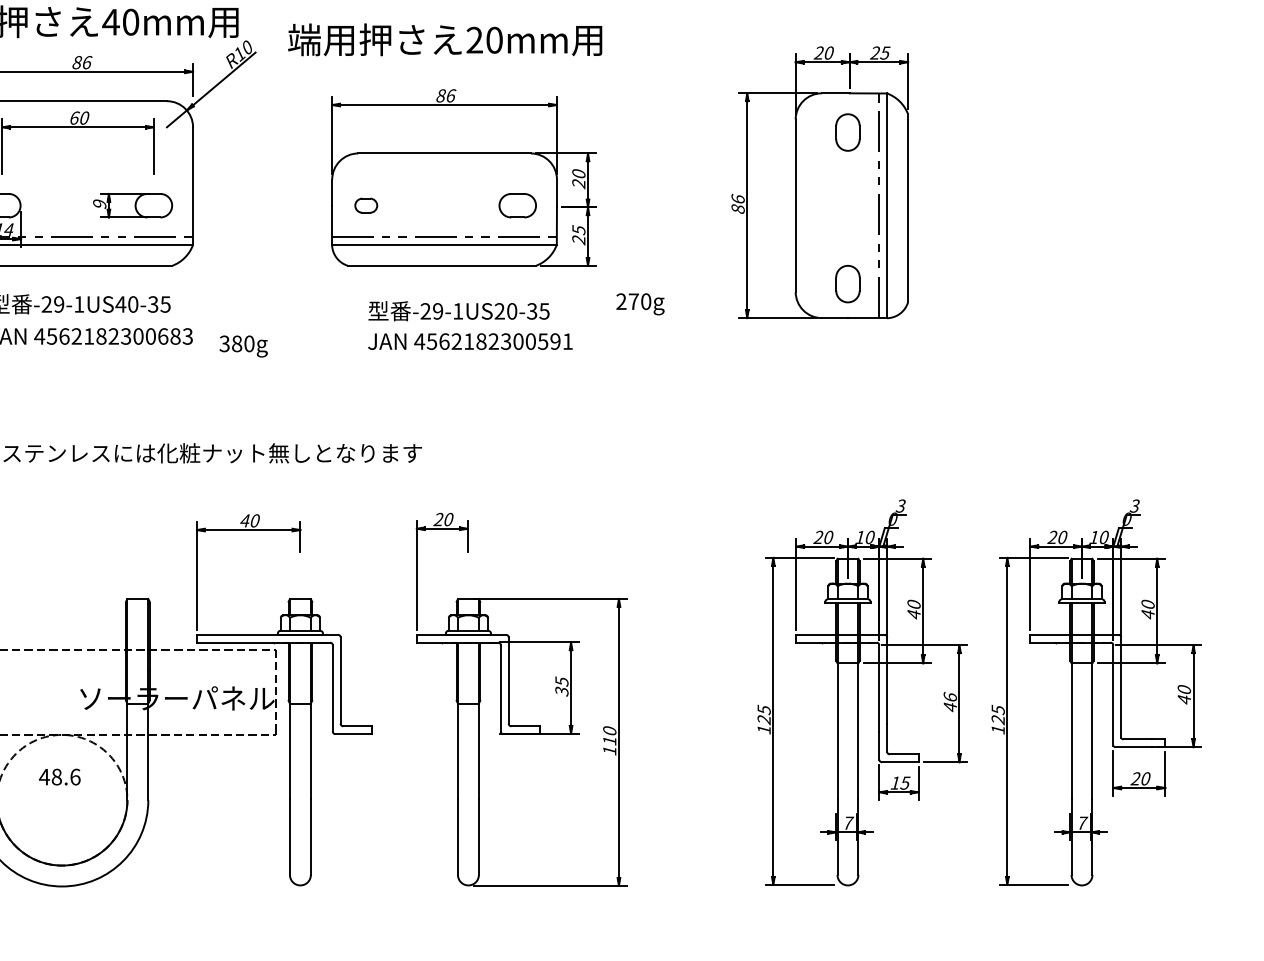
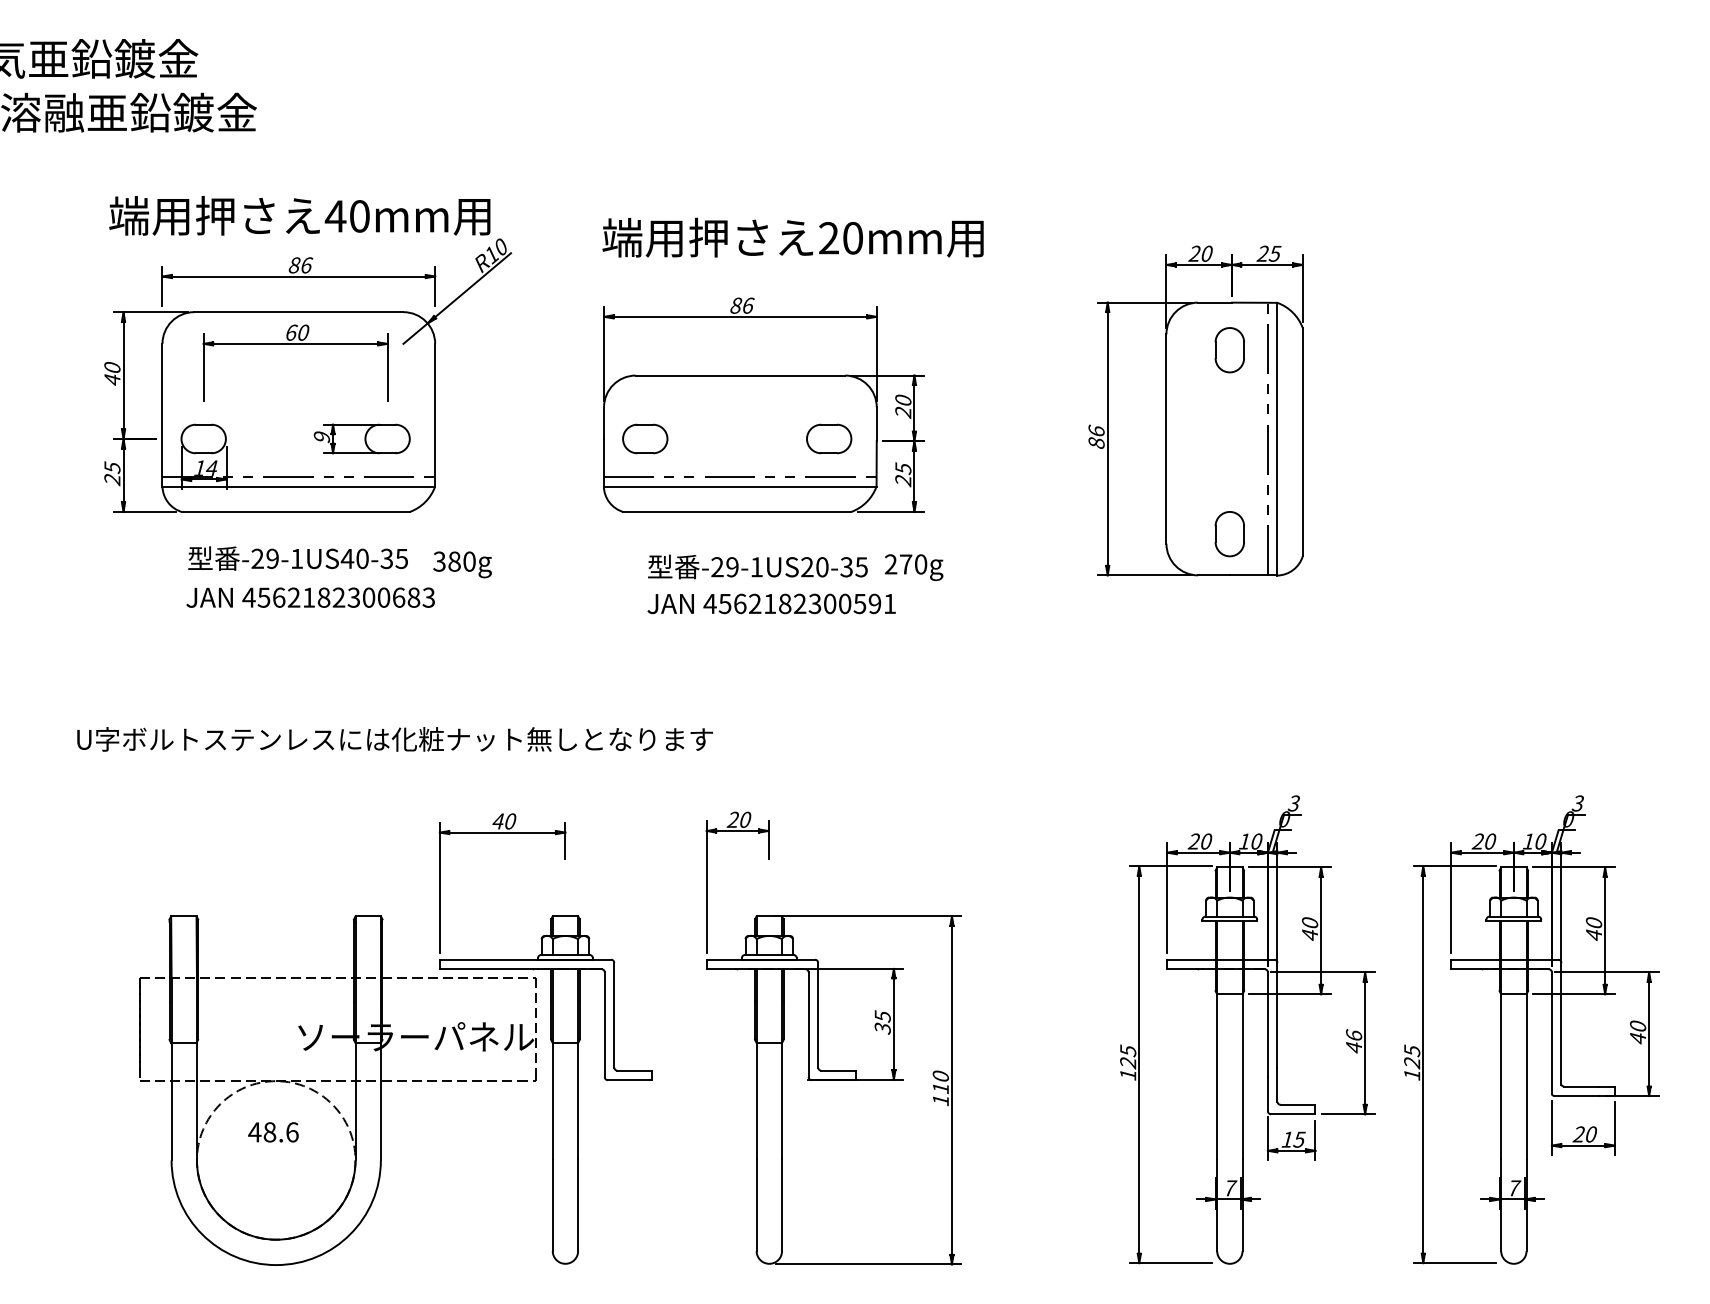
text: (444, 39) -> (792, 237), moved
part: (366, 205) -> (645, 438), size x1.67
text: (639, 304) -> (913, 567), moved
text: (243, 346) -> (462, 564), moved

